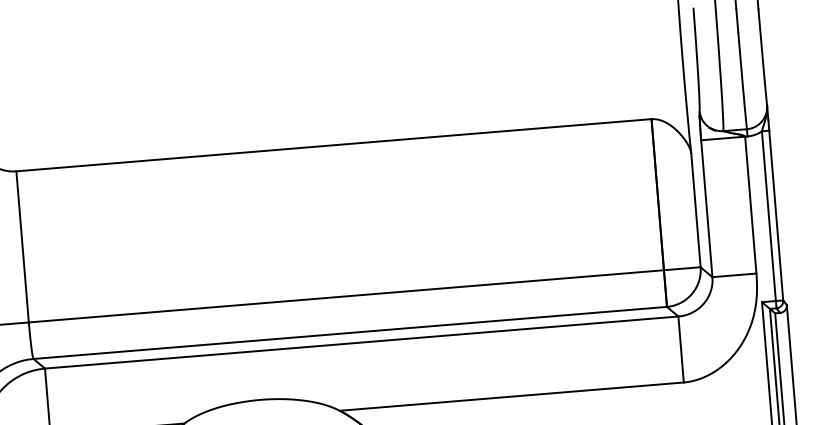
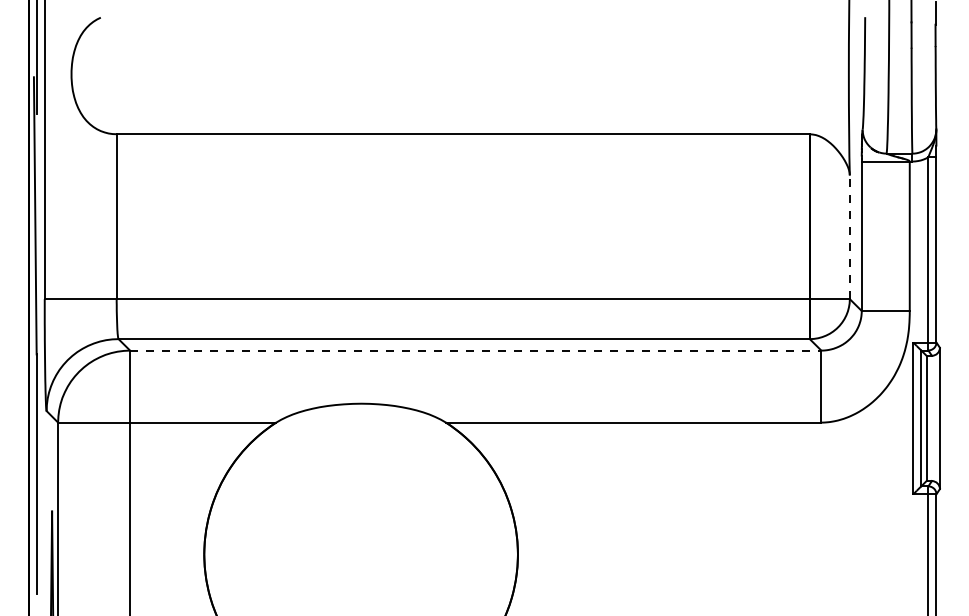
line: (695, 210) -> (849, 237), solid -> dashed
line: (361, 342) -> (475, 350), solid -> dashed

